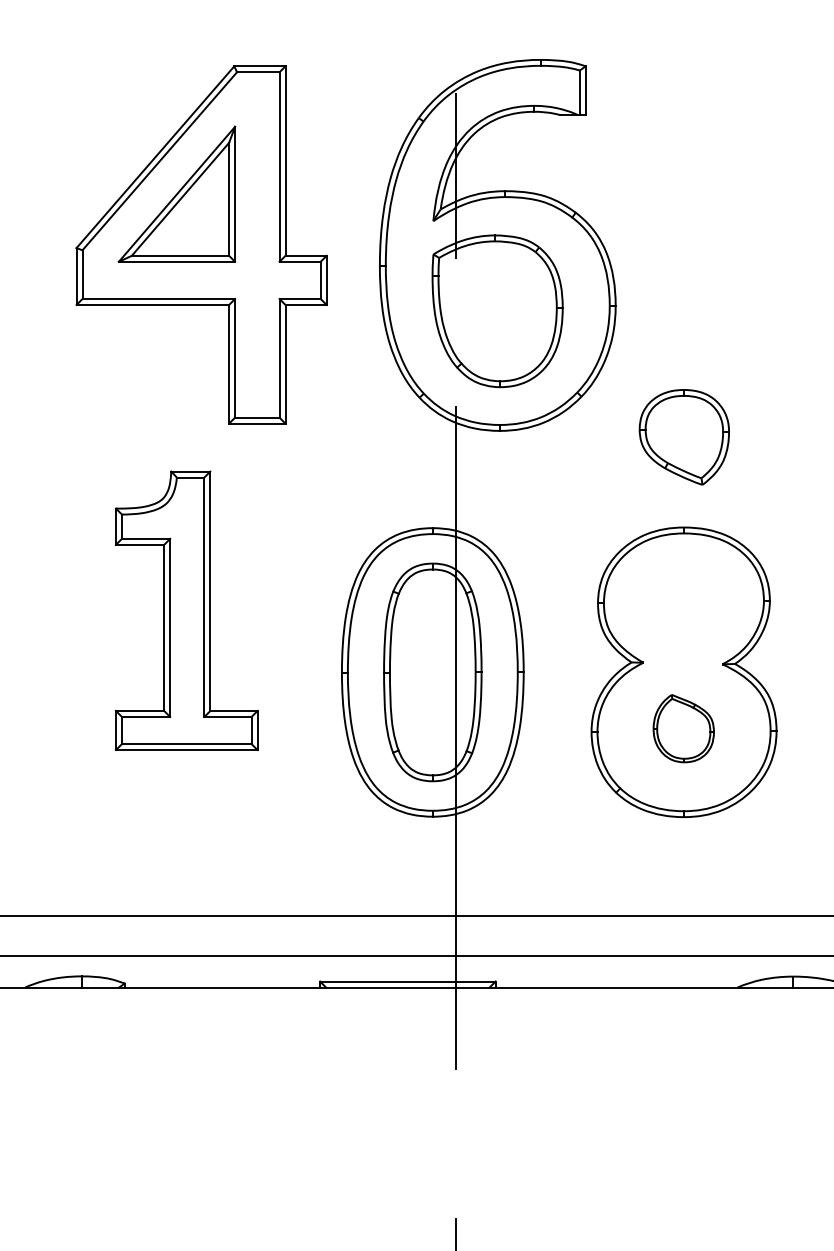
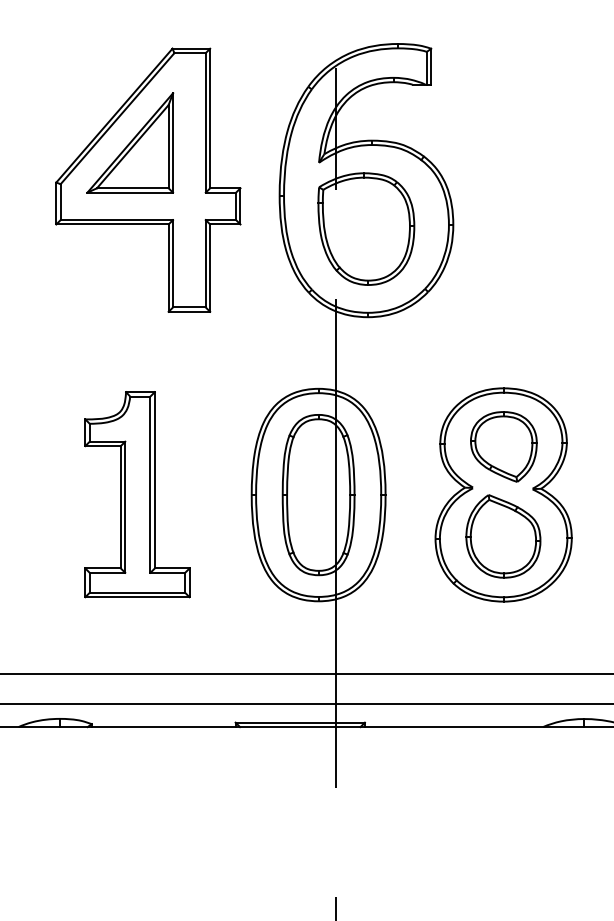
part: (683, 436) -> (503, 446), moved
part: (186, 610) -> (137, 494), moved
part: (683, 728) -> (503, 536), size x1.67

